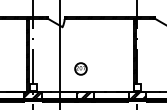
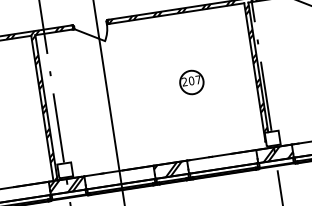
part: (80, 68) -> (190, 81), moved

